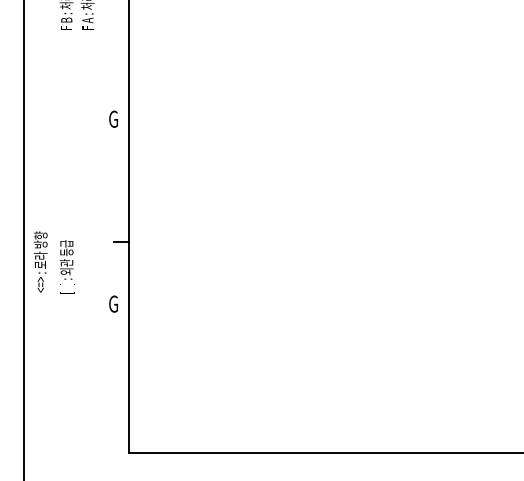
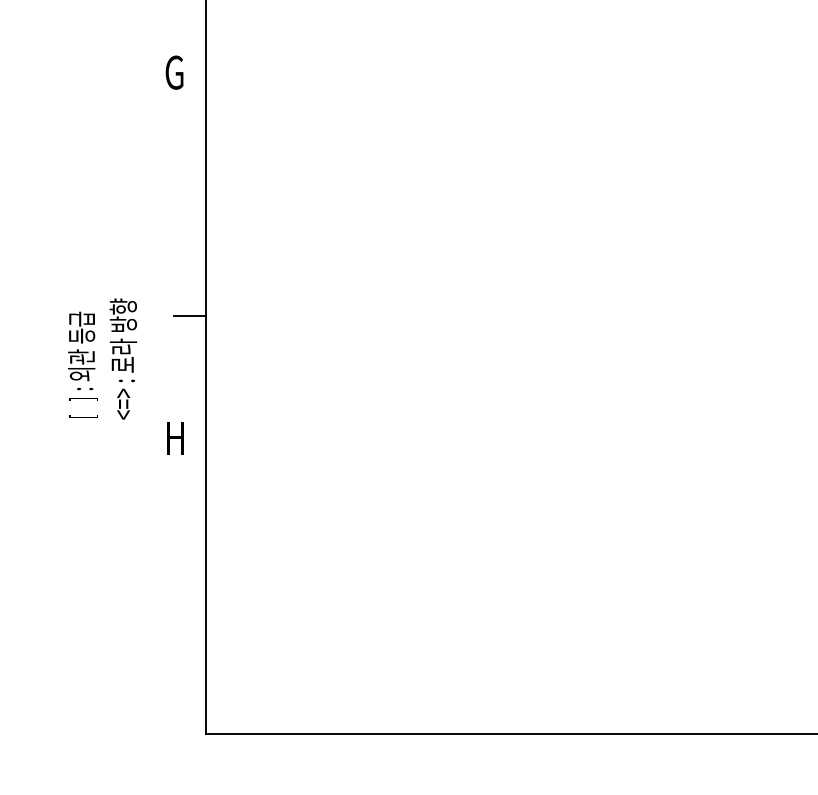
text: (40, 261) -> (122, 358), moved
text: (113, 303) -> (174, 437), G -> H

